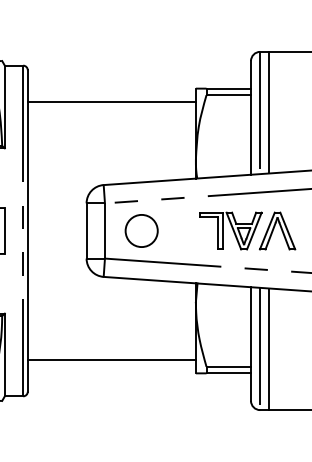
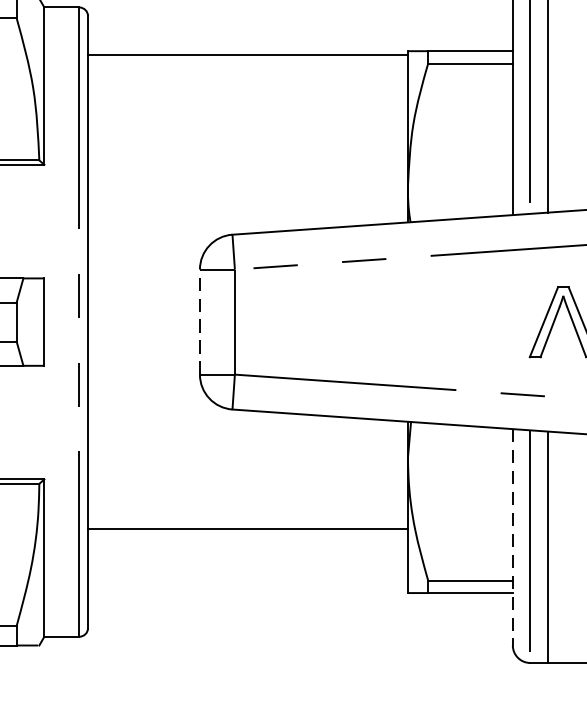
line: (111, 102) -> (247, 54), moved
line: (86, 230) -> (199, 321), solid -> dashed
circle: (141, 230) -> (304, 321), removed
part: (230, 230) -> (473, 321), removed
line: (251, 344) -> (513, 538), solid -> dashed
line: (111, 359) -> (247, 528), moved

